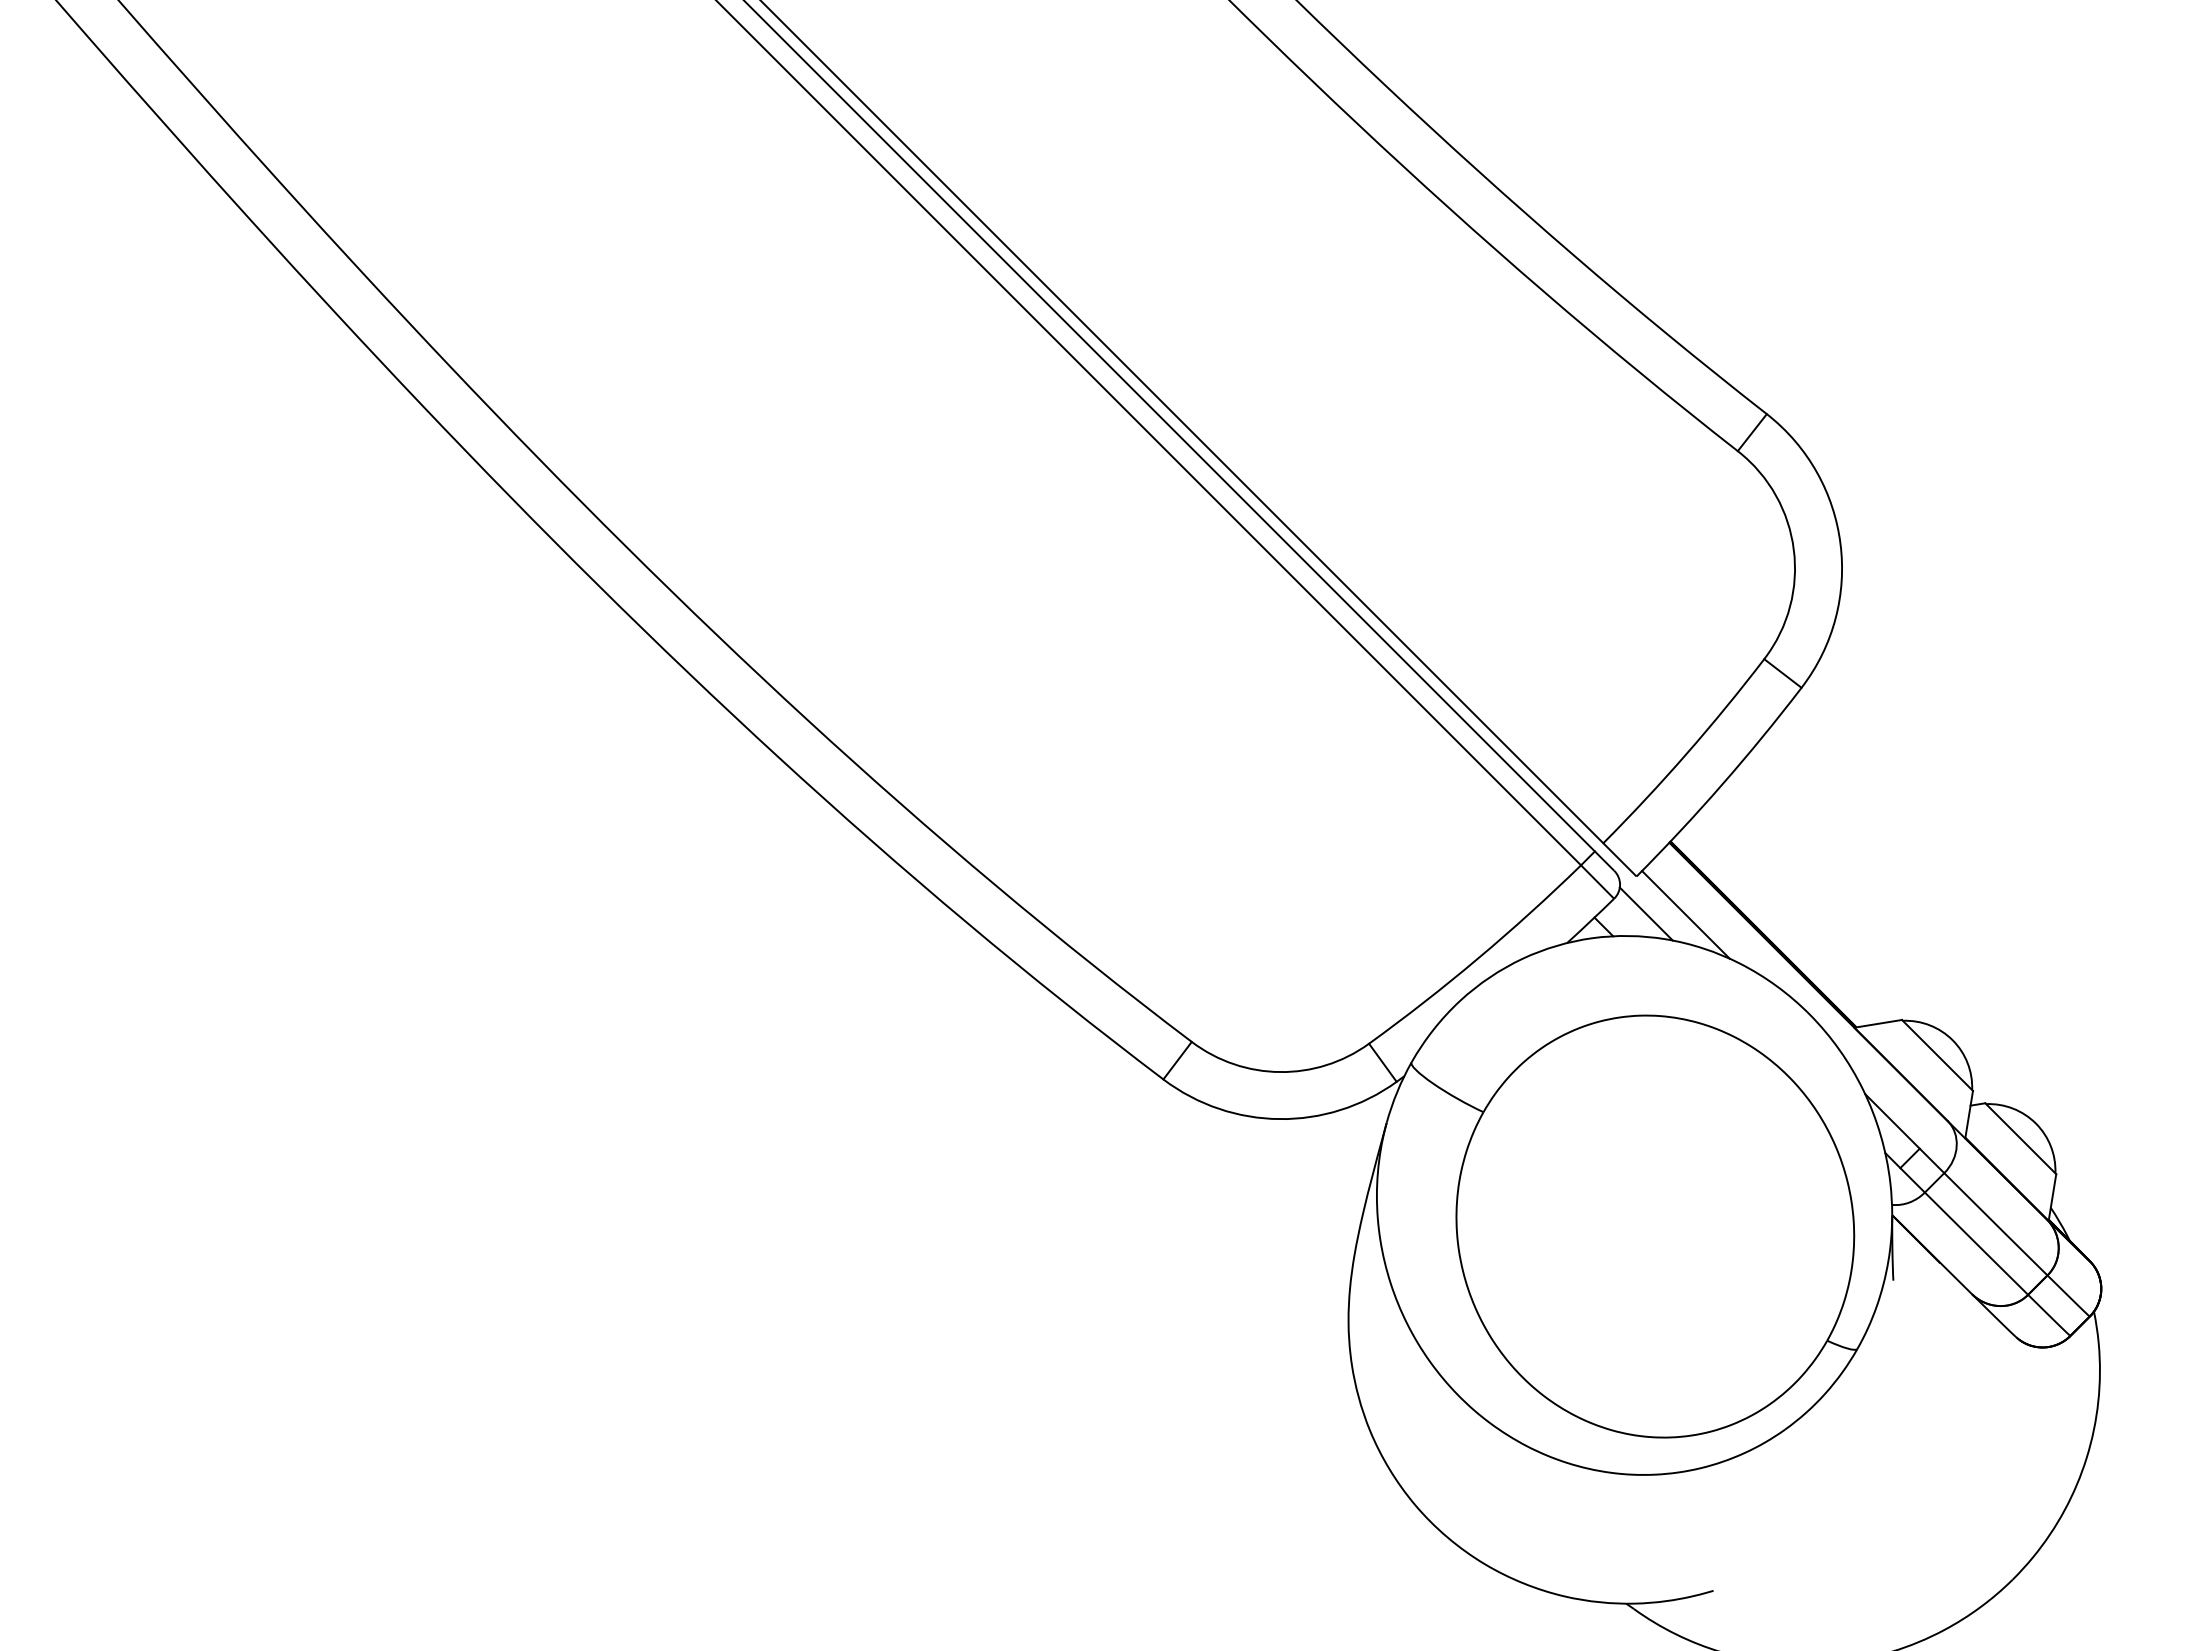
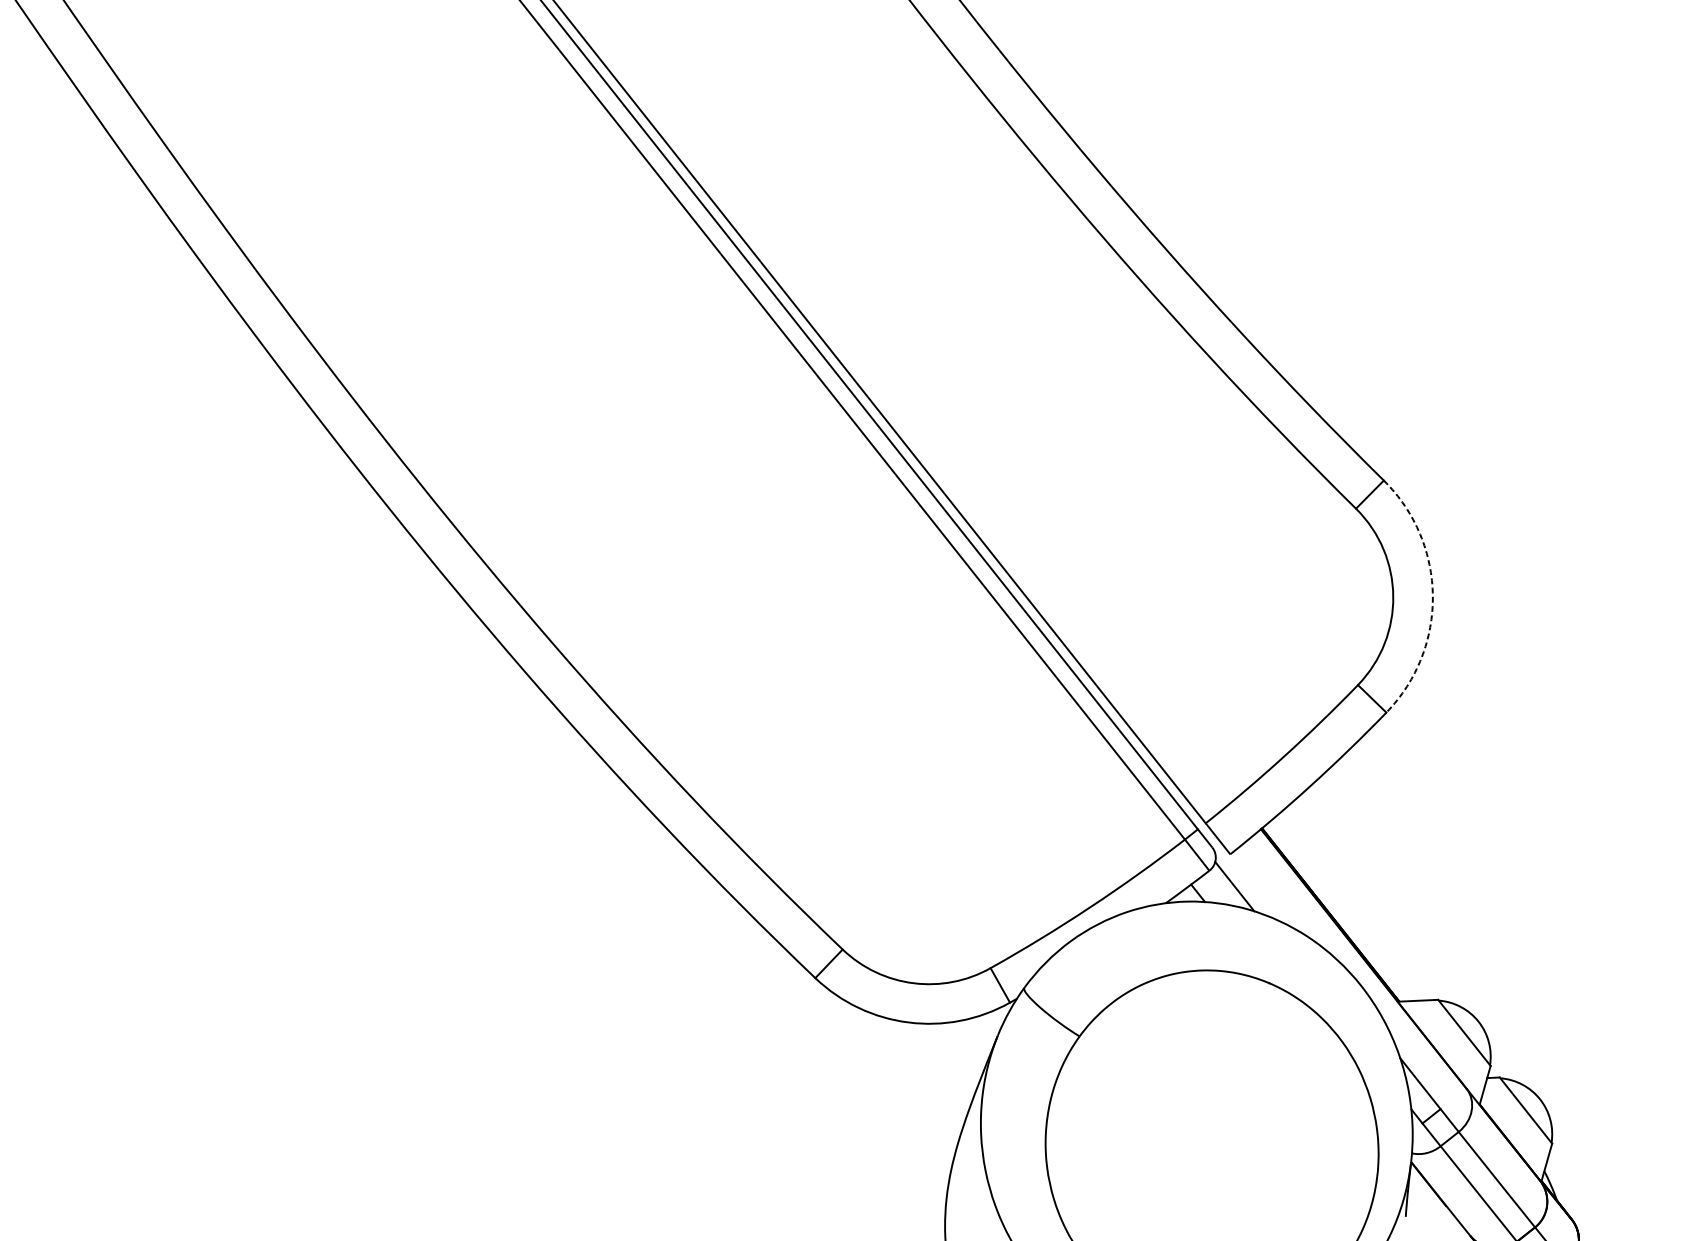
arc: (1840, 543) -> (1432, 595), solid -> dashed
line: (1685, 914) -> (1267, 890), removed

